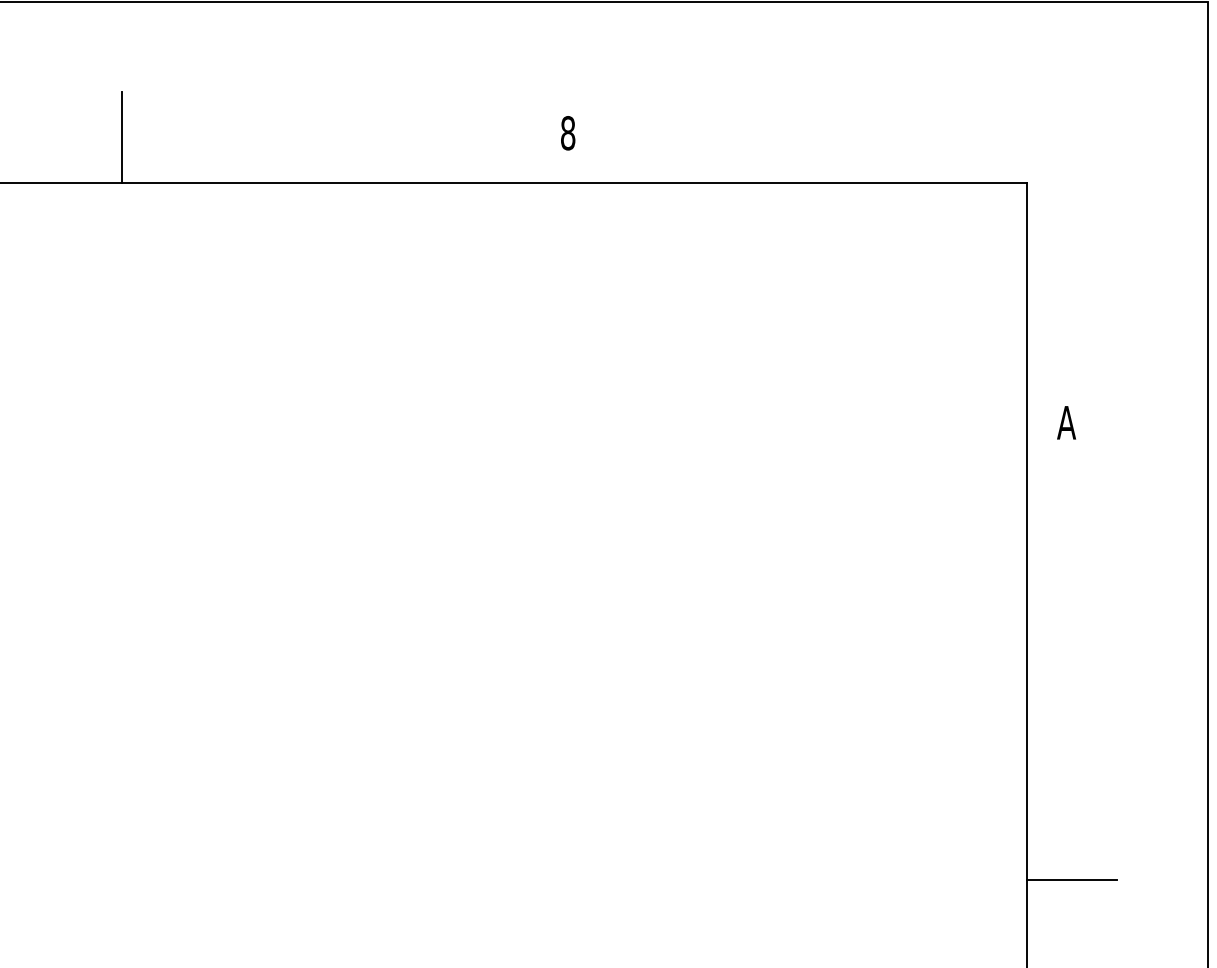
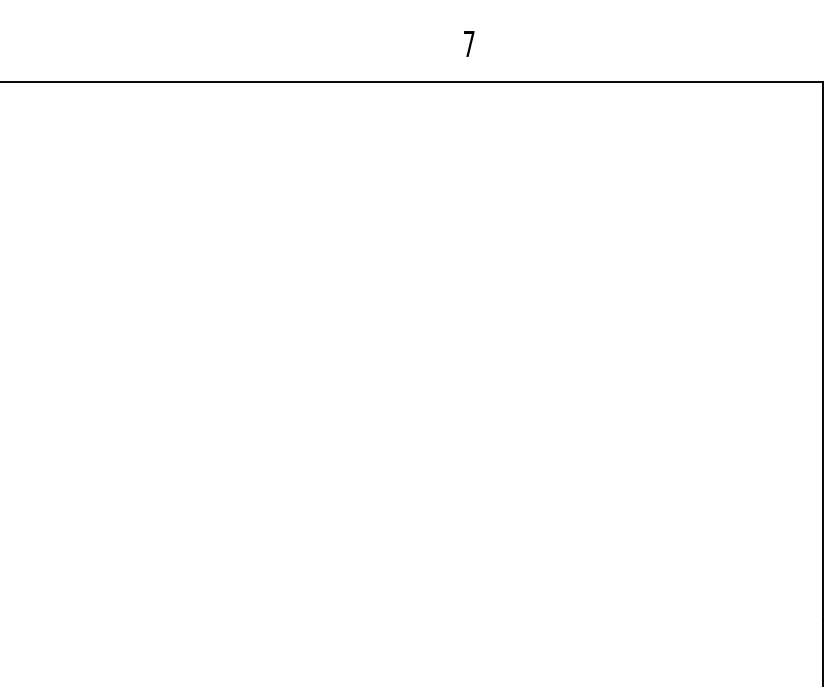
text: (568, 133) -> (469, 44), 8 -> 7
line: (121, 137) -> (124, 47), removed

